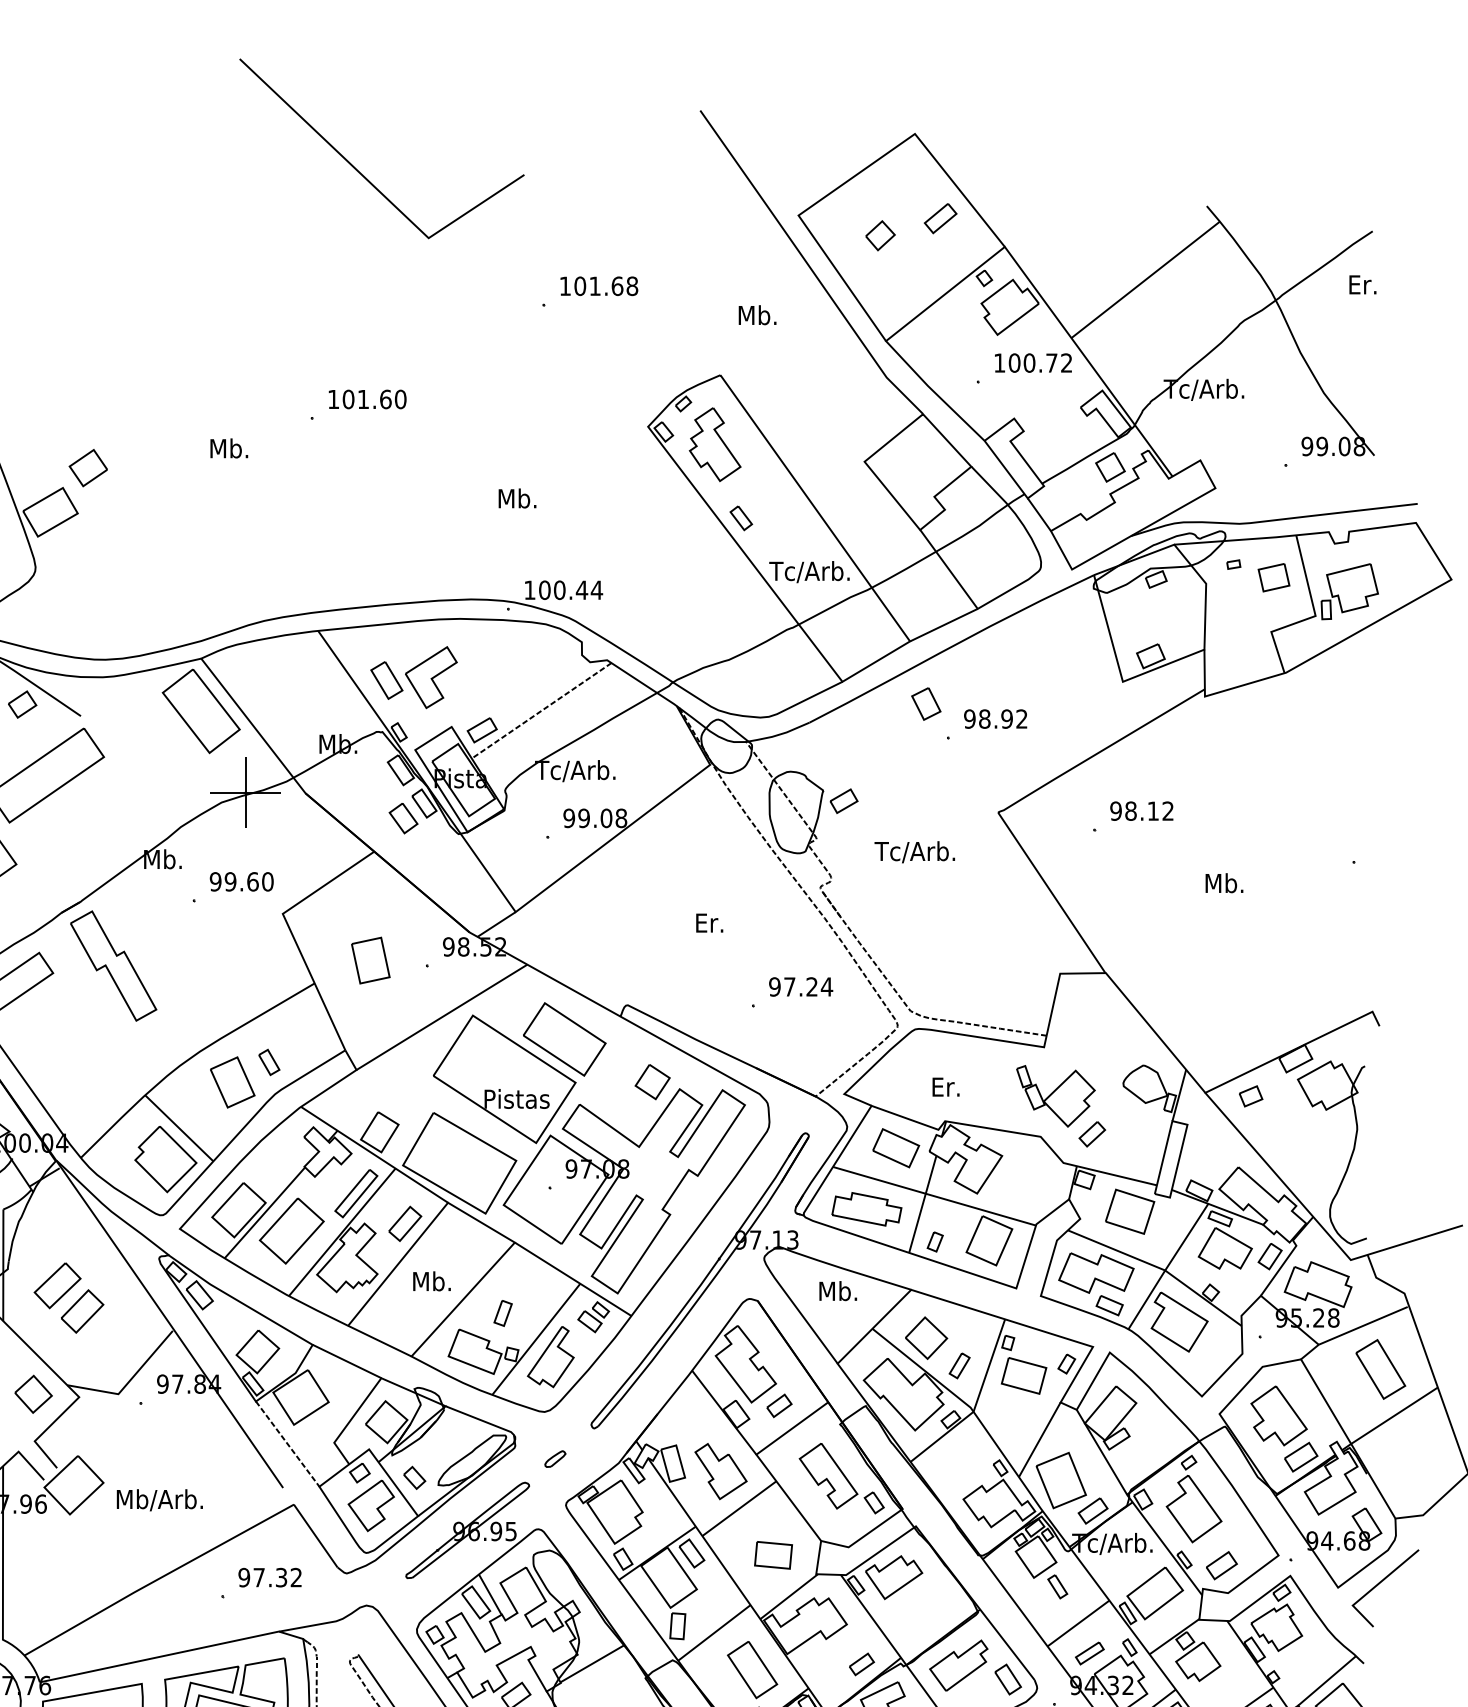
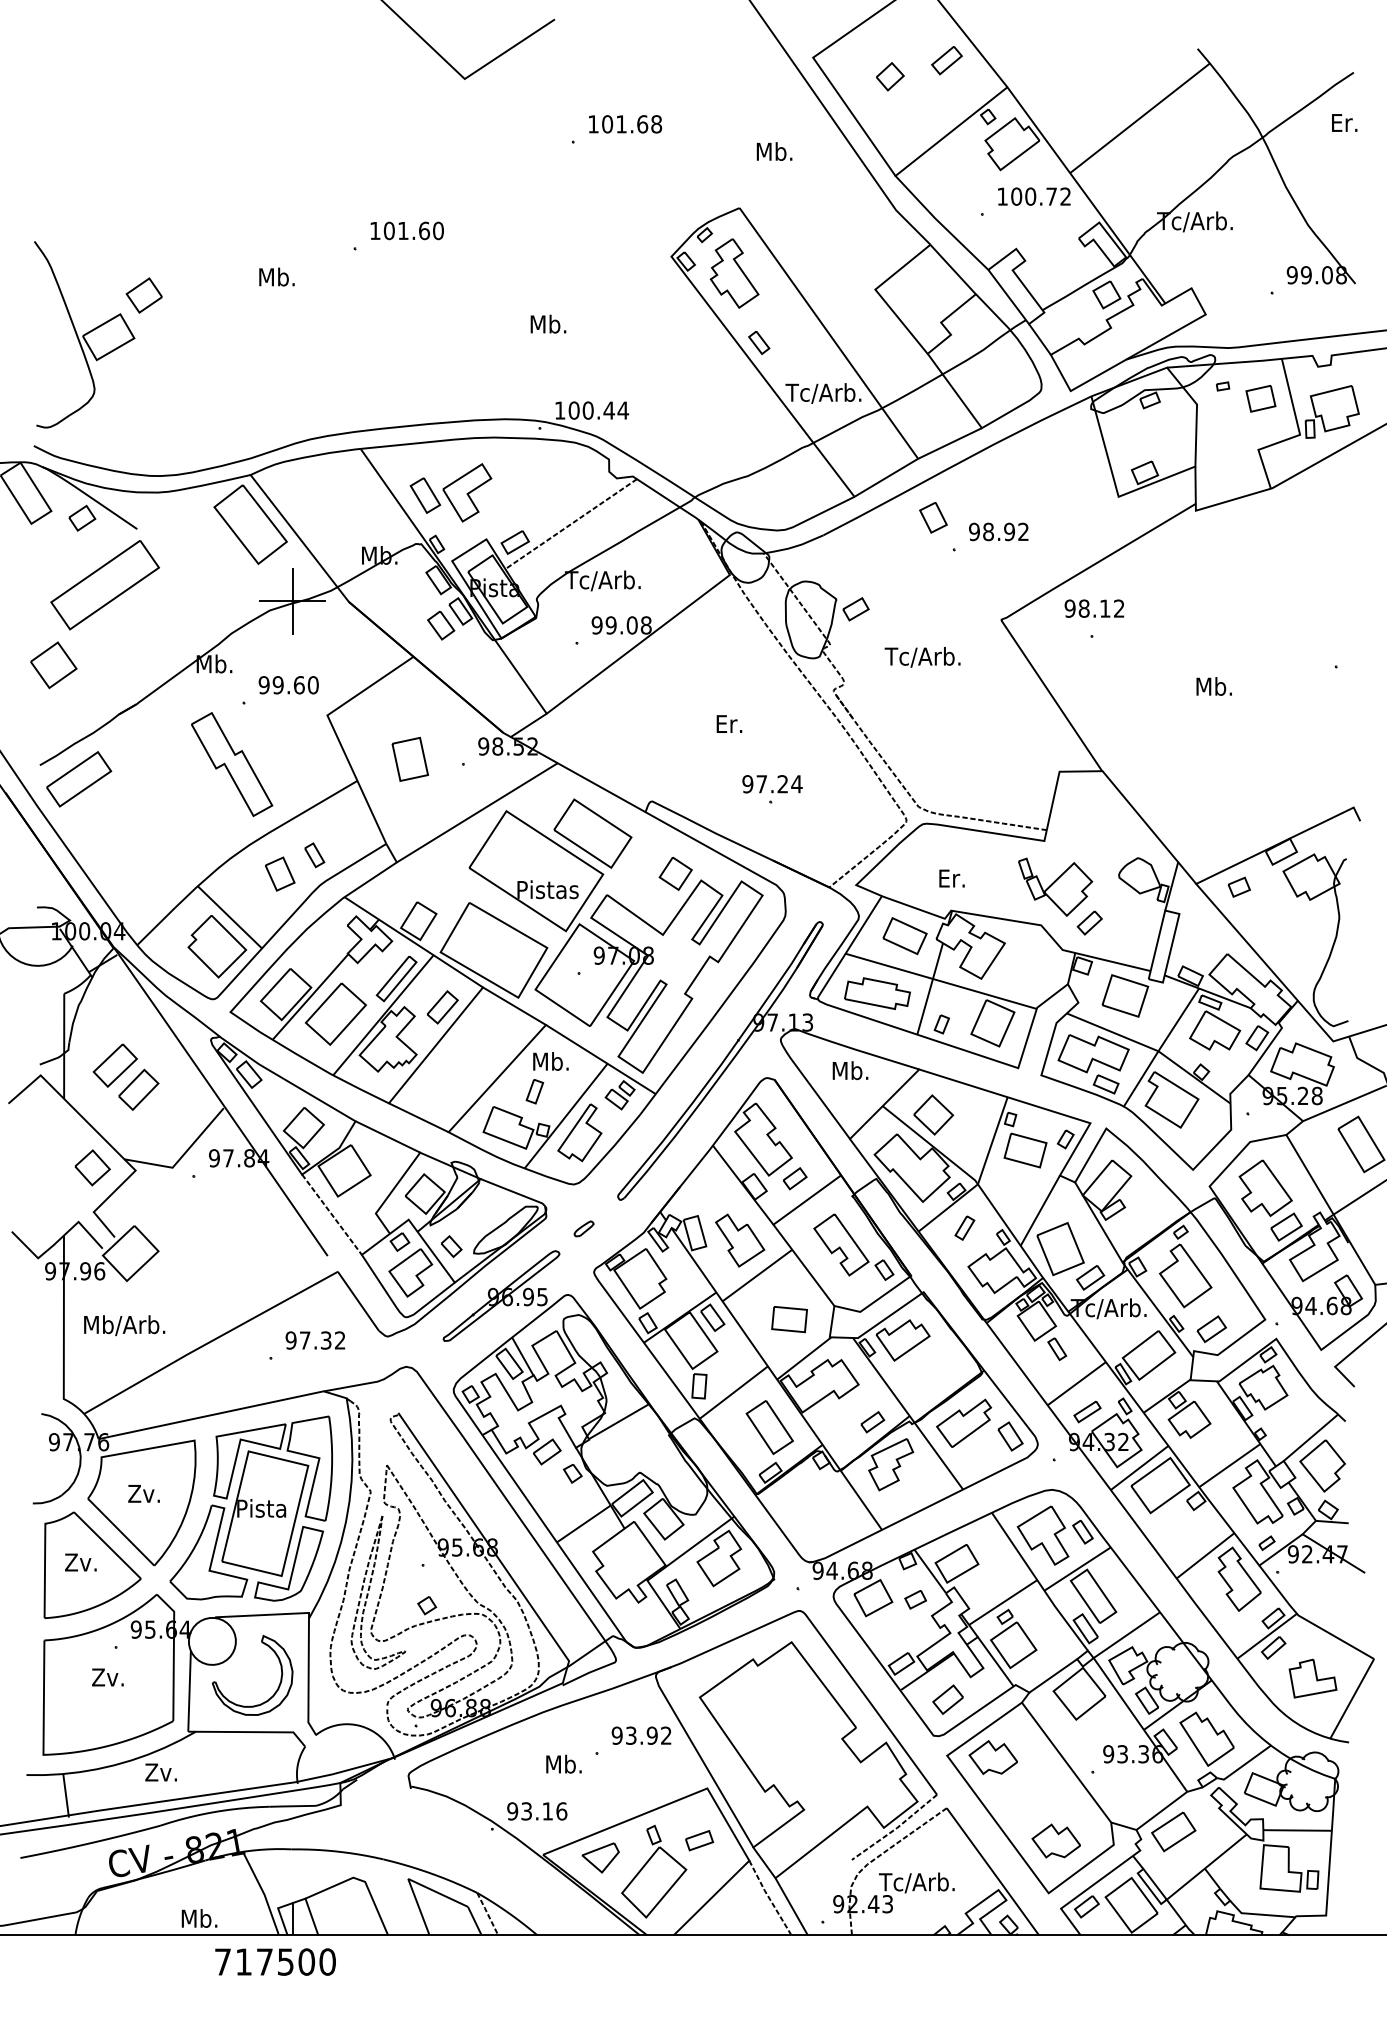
text: (1141, 810) -> (1094, 608), moved
part: (114, 966) -> (232, 764), moved
text: (801, 987) -> (772, 784), moved
part: (231, 1081) -> (279, 873), size x0.7
text: (431, 1281) -> (550, 1061), moved
part: (959, 1365) -> (964, 1227), moved
text: (159, 1500) -> (124, 1325), moved

